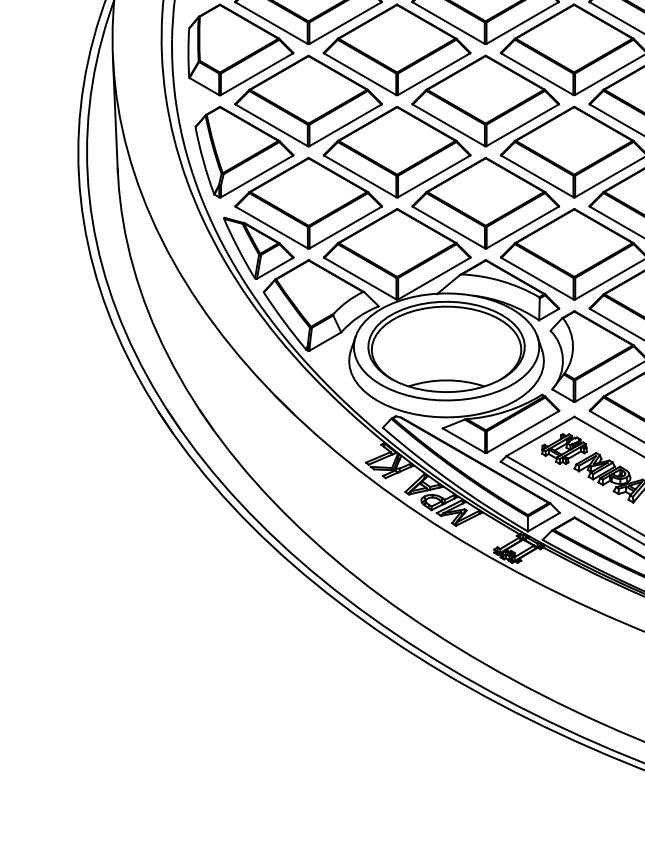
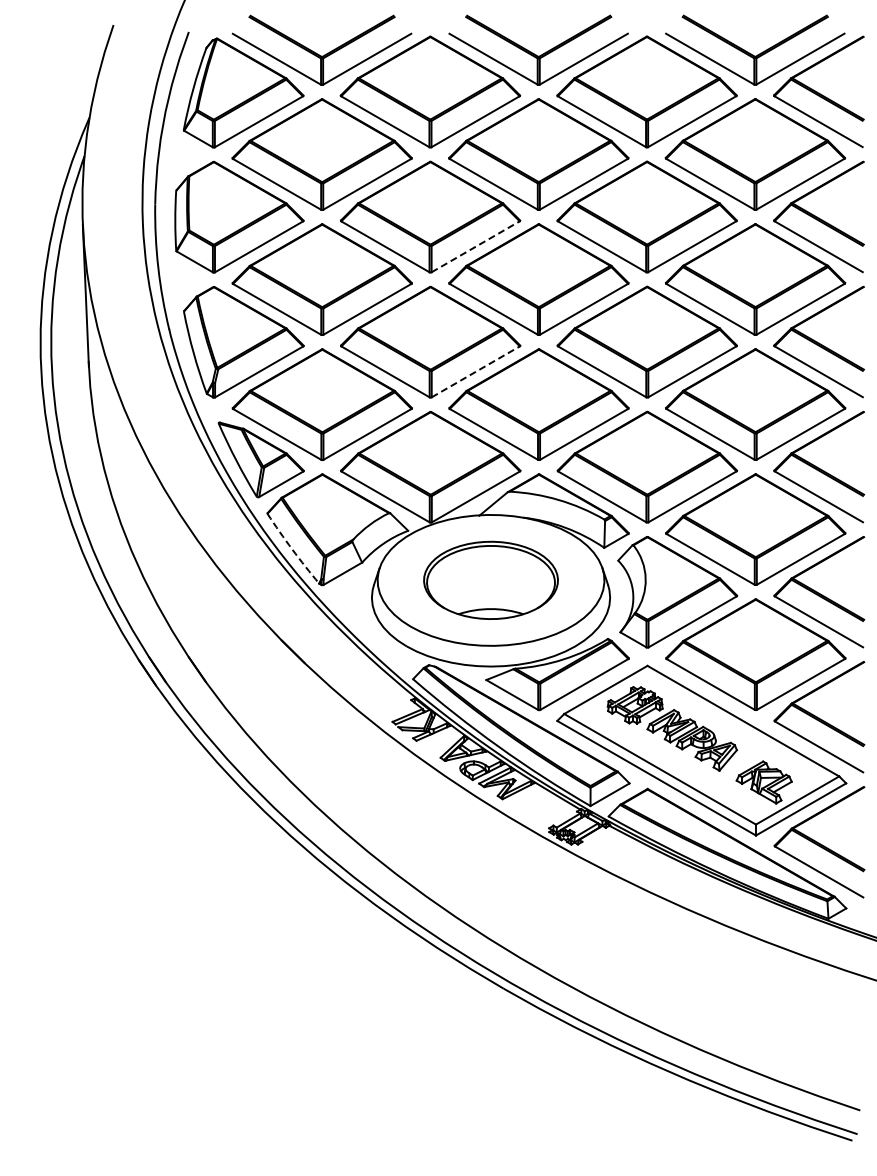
line: (433, 73) -> (475, 246), solid -> dashed
line: (433, 176) -> (475, 371), solid -> dashed
arc: (284, 321) -> (292, 549), solid -> dashed
part: (446, 347) -> (490, 580), size x0.7

